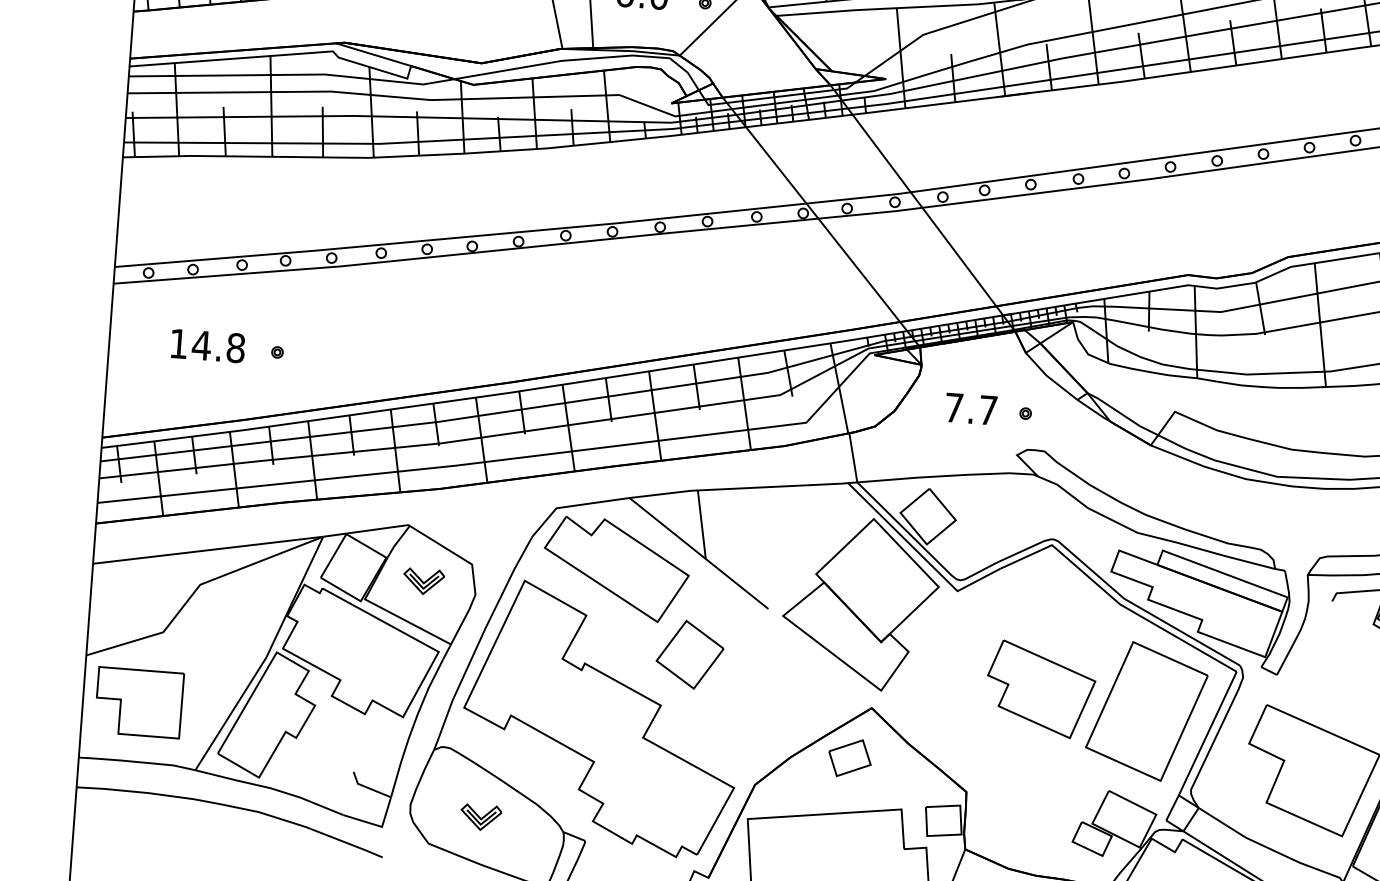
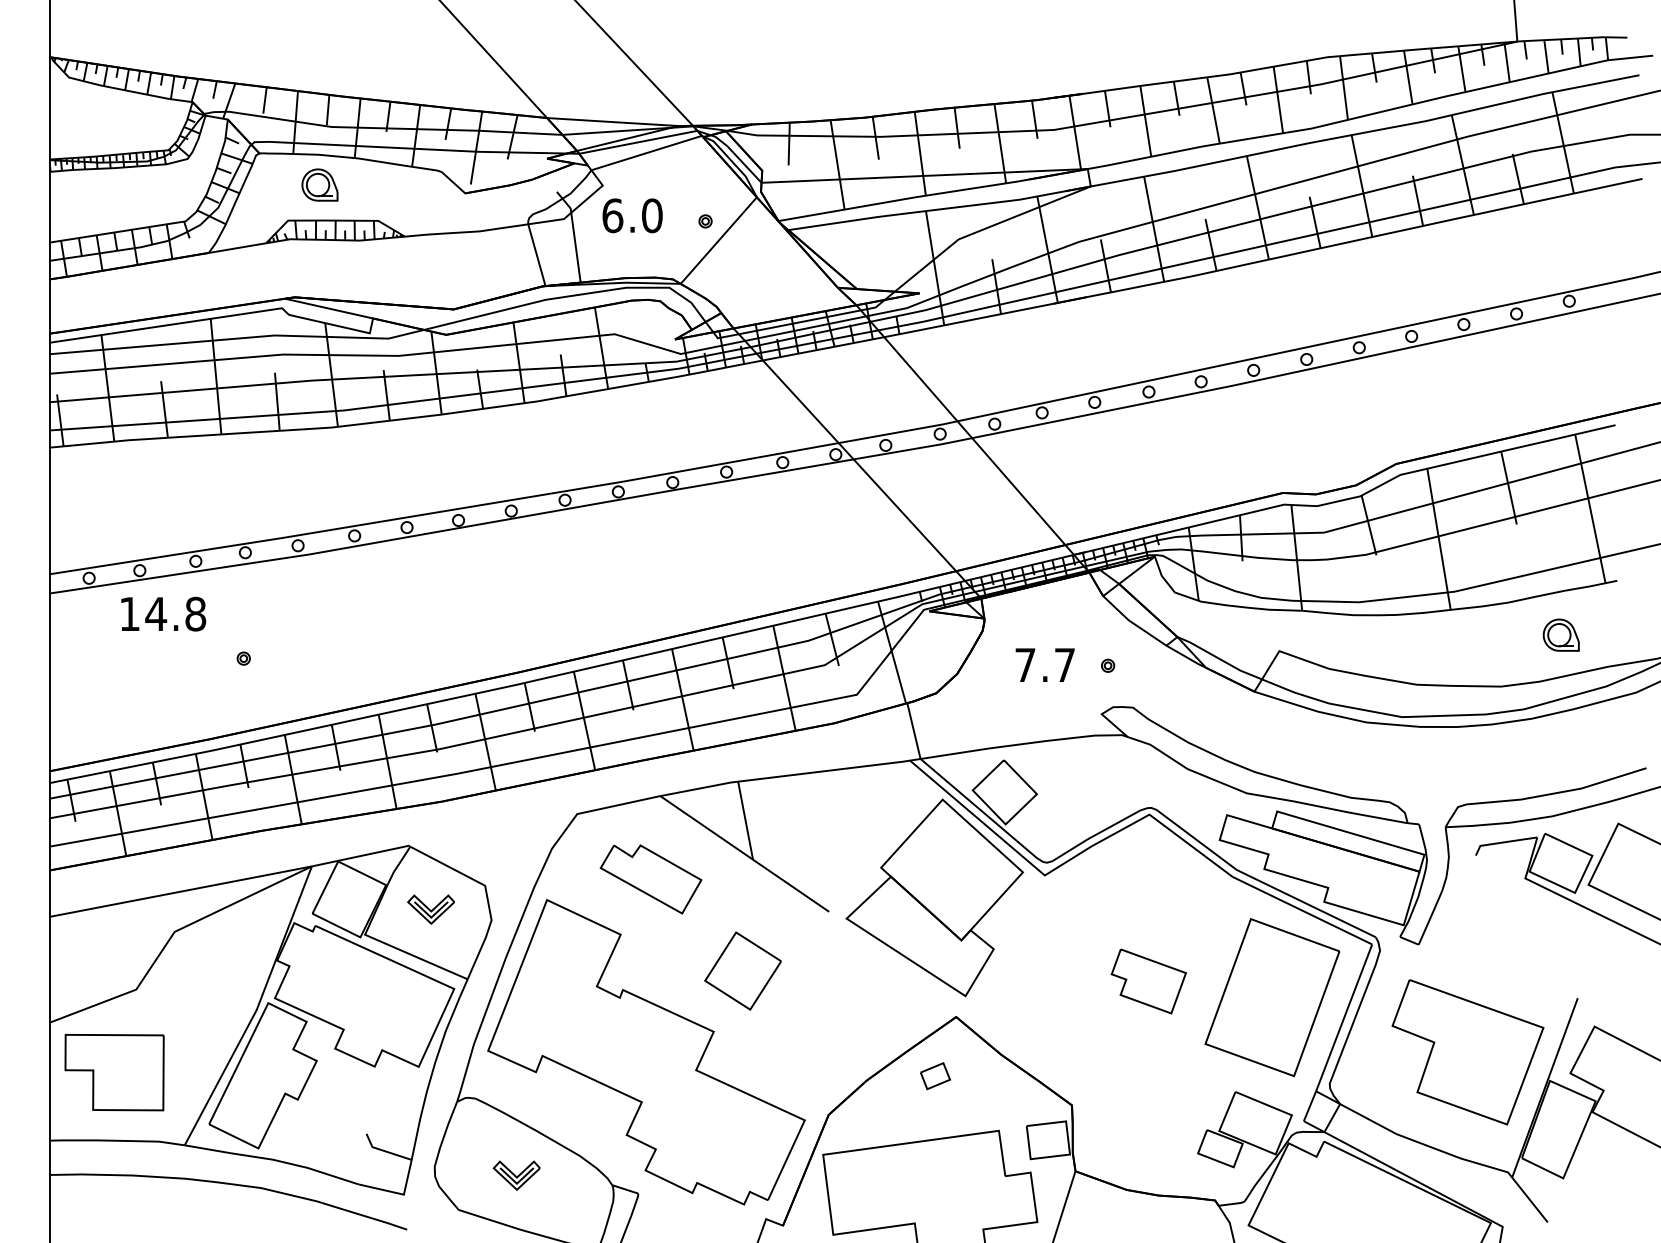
text: (208, 345) -> (163, 613), moved
part: (615, 569) -> (650, 879), size x0.6
part: (1040, 689) -> (1148, 981), size x0.6
part: (850, 757) -> (935, 1075), size x0.6

